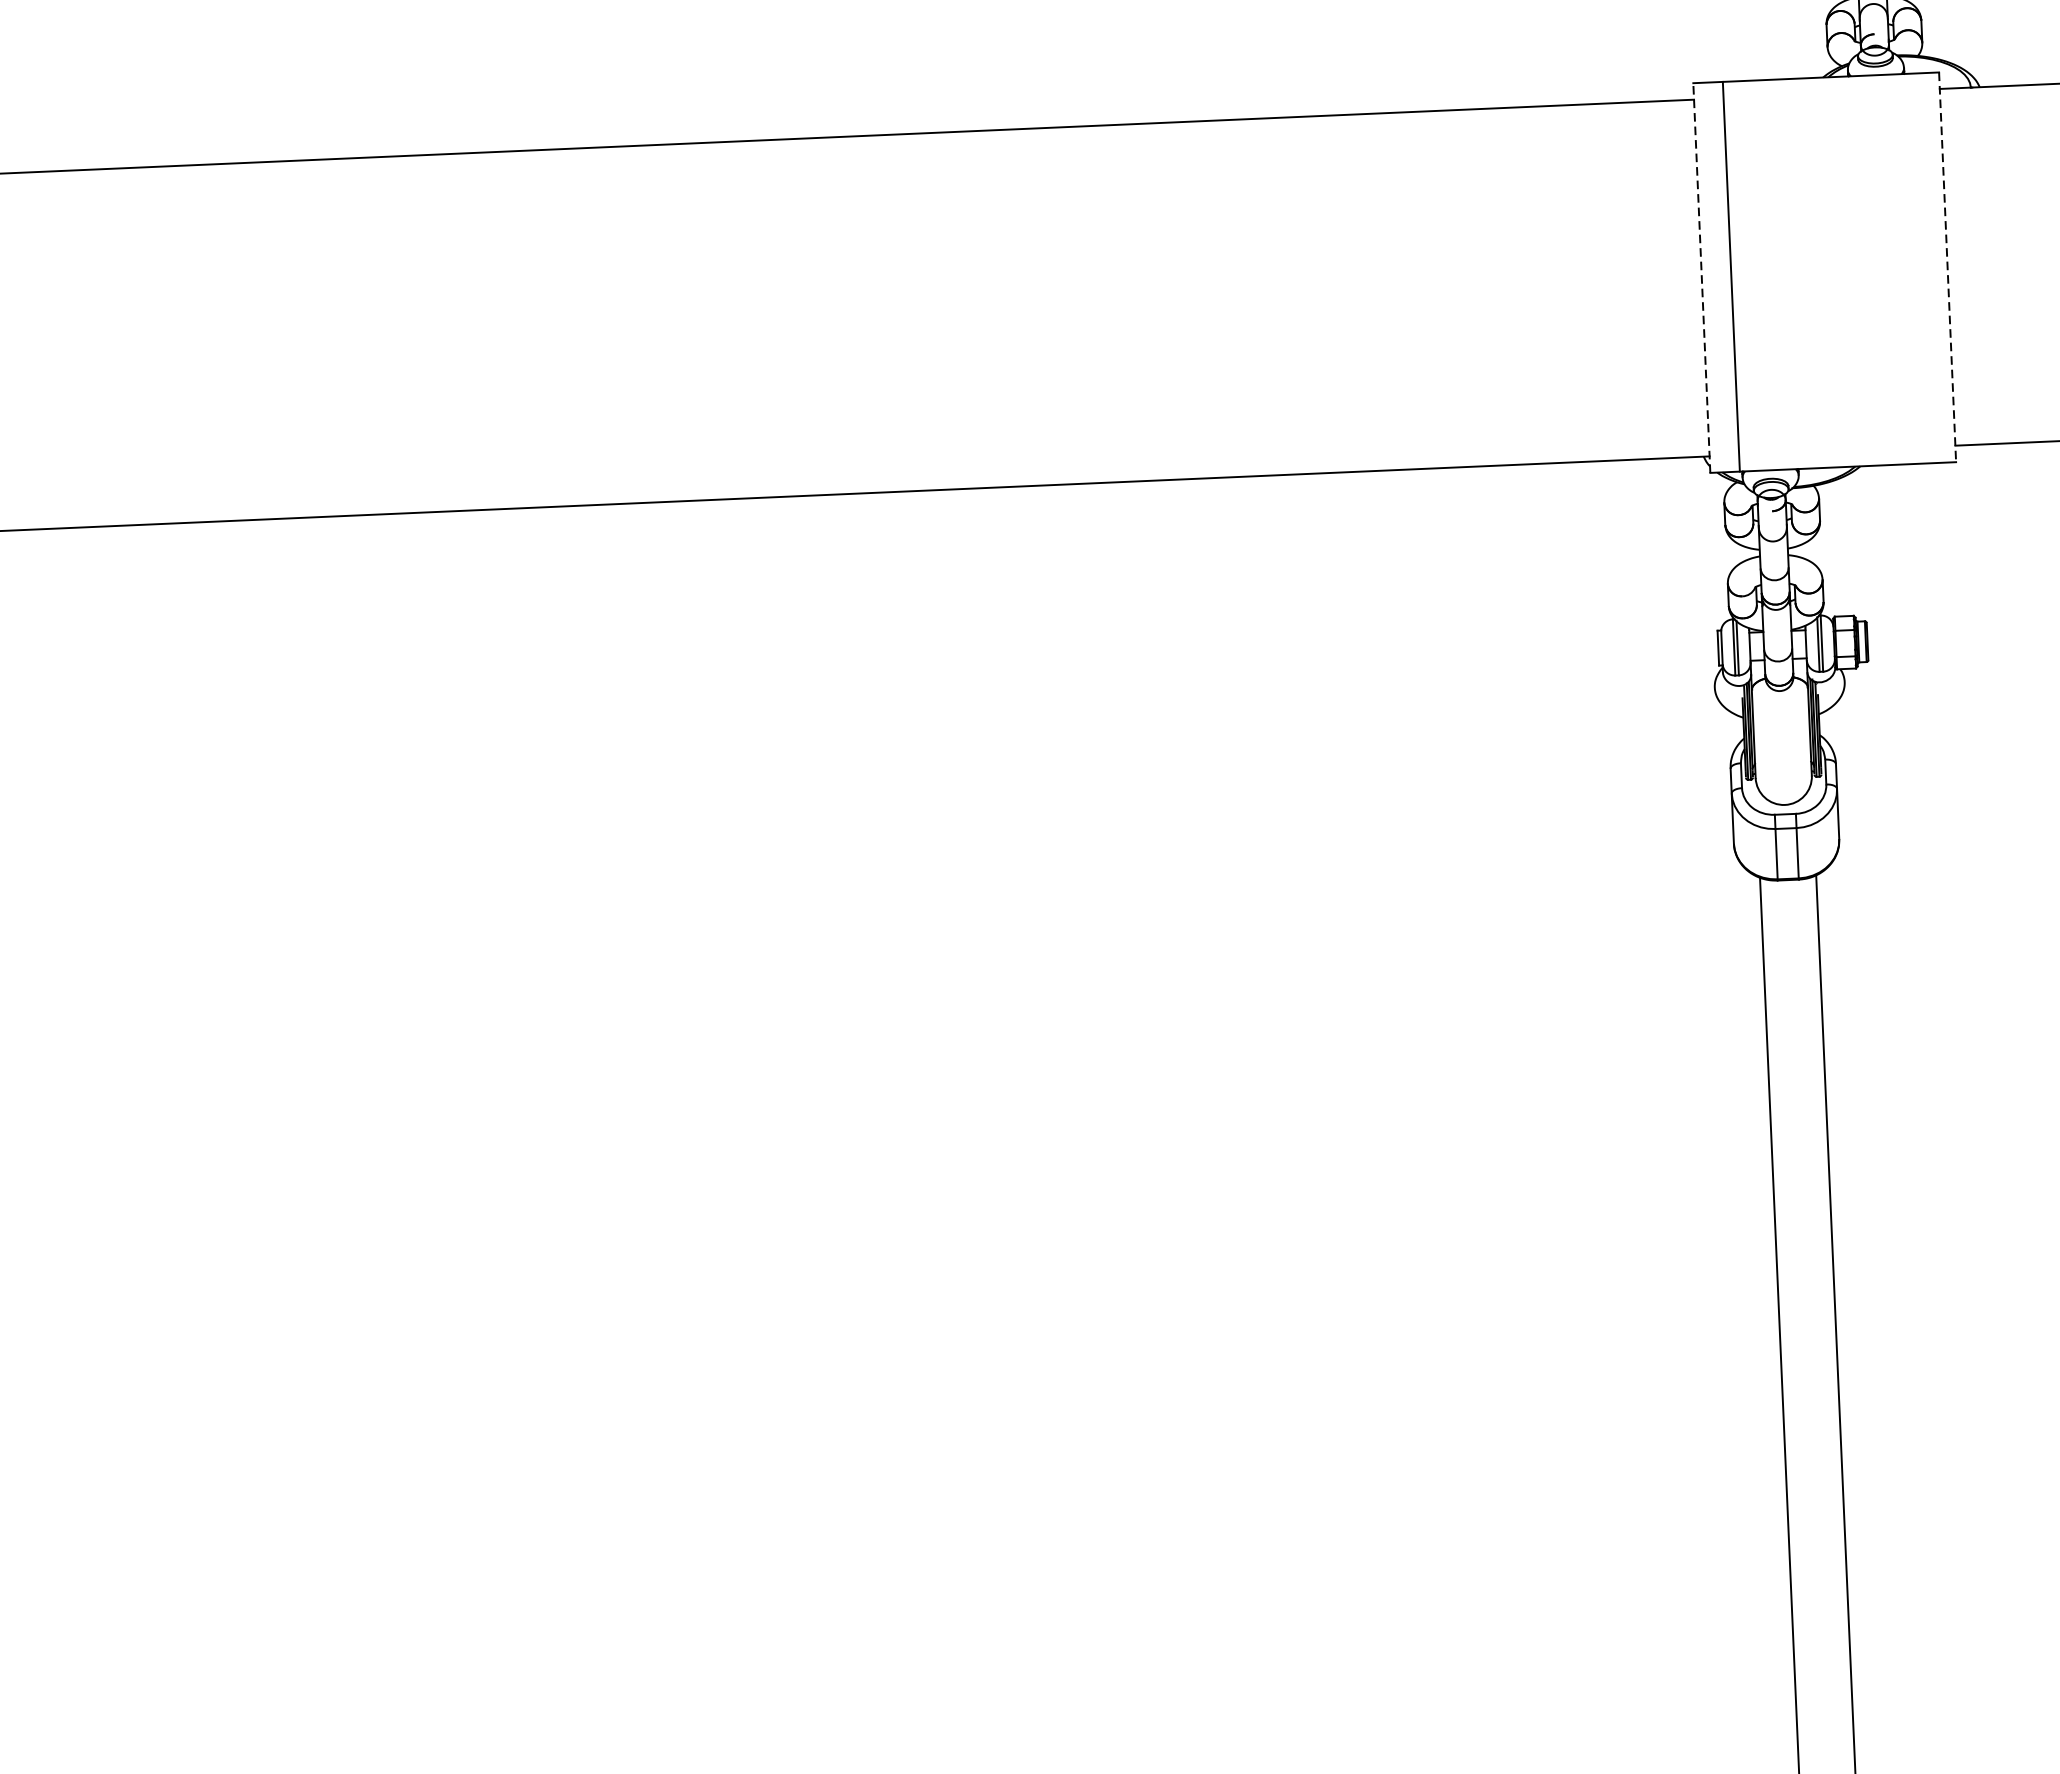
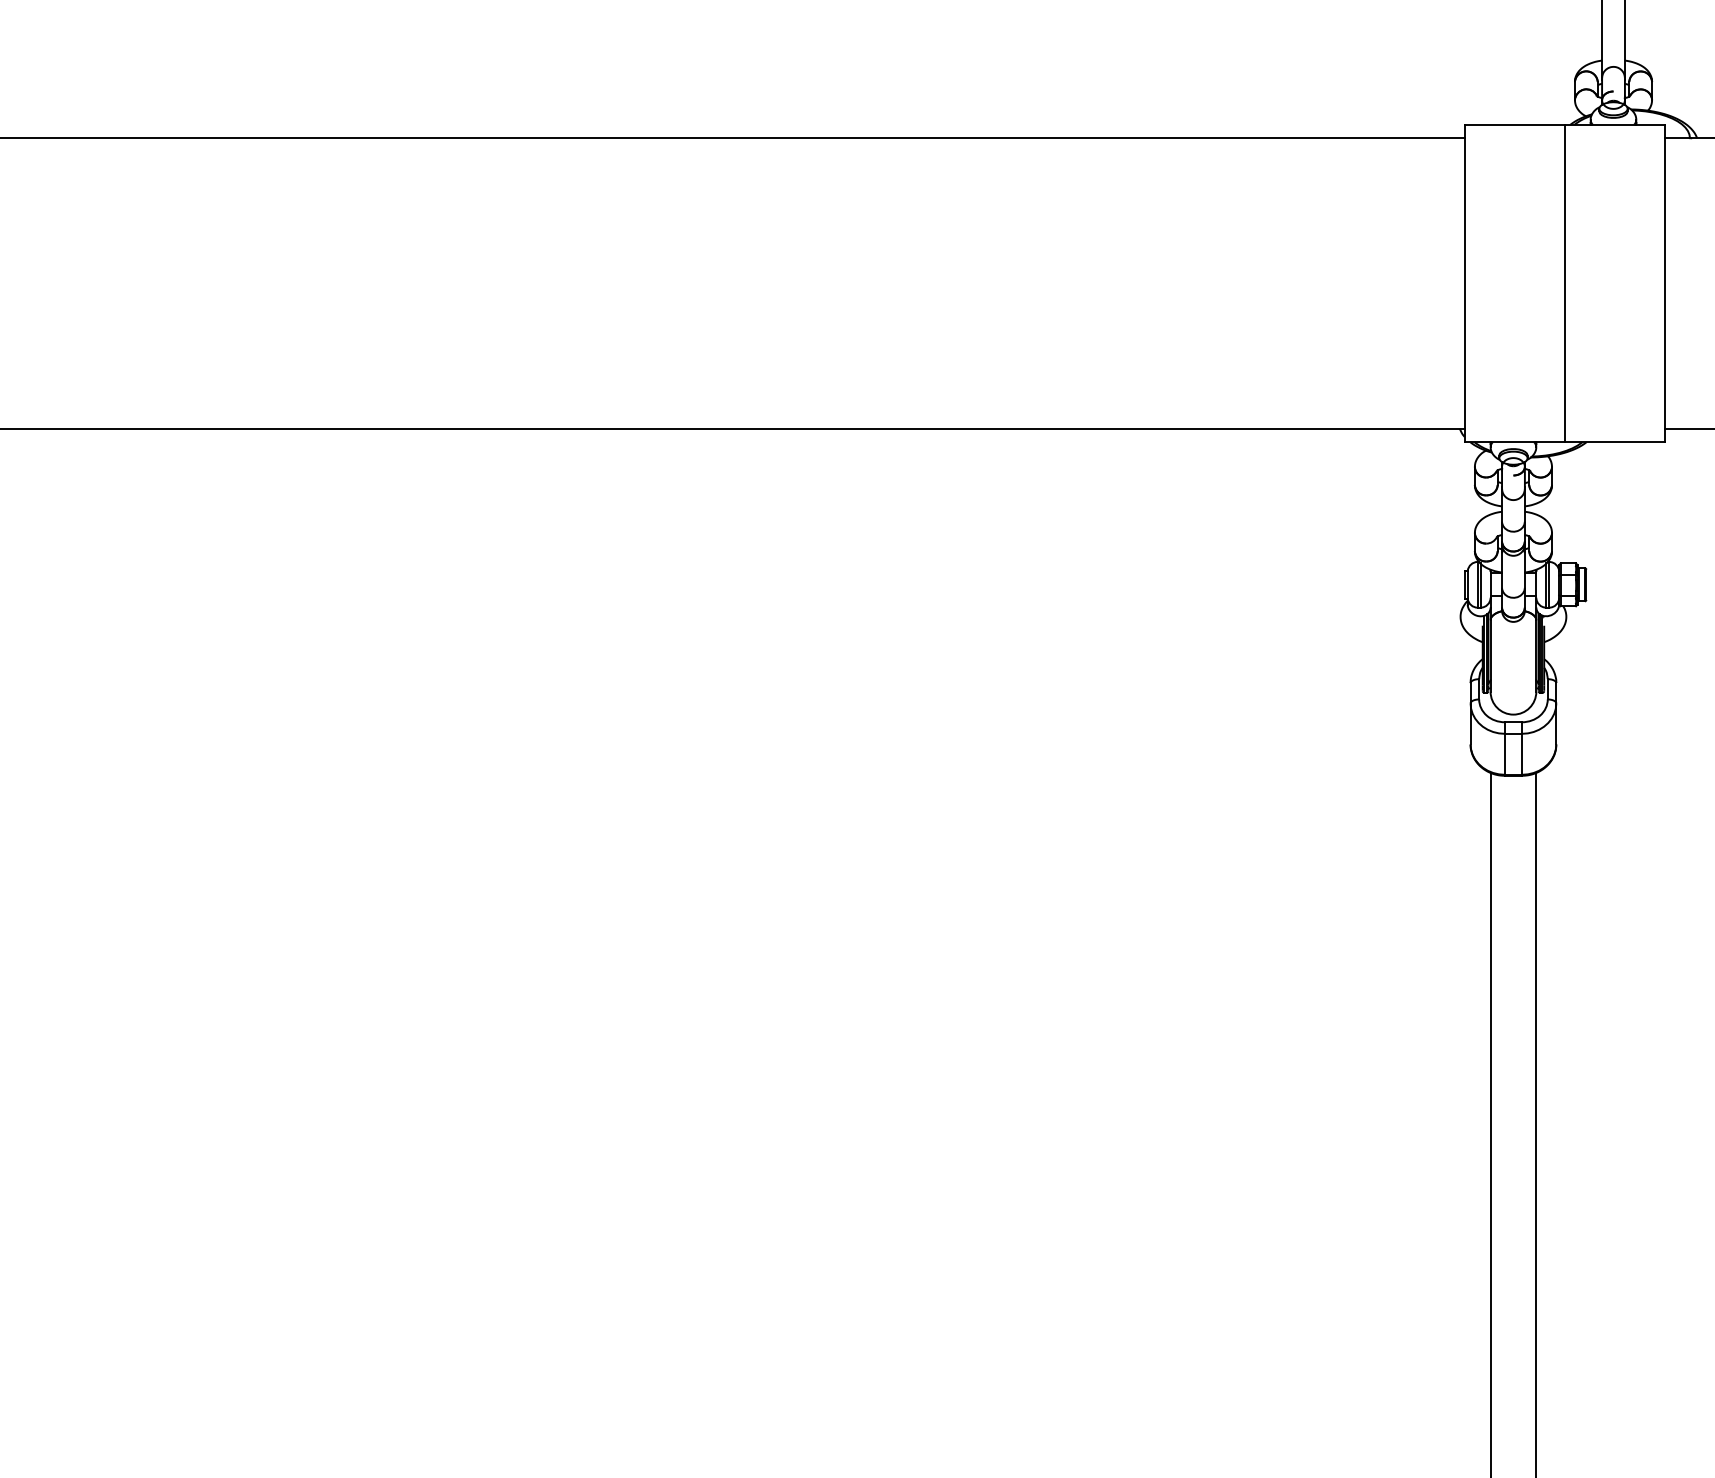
line: (1947, 267) -> (1664, 283), dashed -> solid
line: (1731, 276) -> (1564, 283), moved
line: (1701, 278) -> (1464, 283), dashed -> solid

